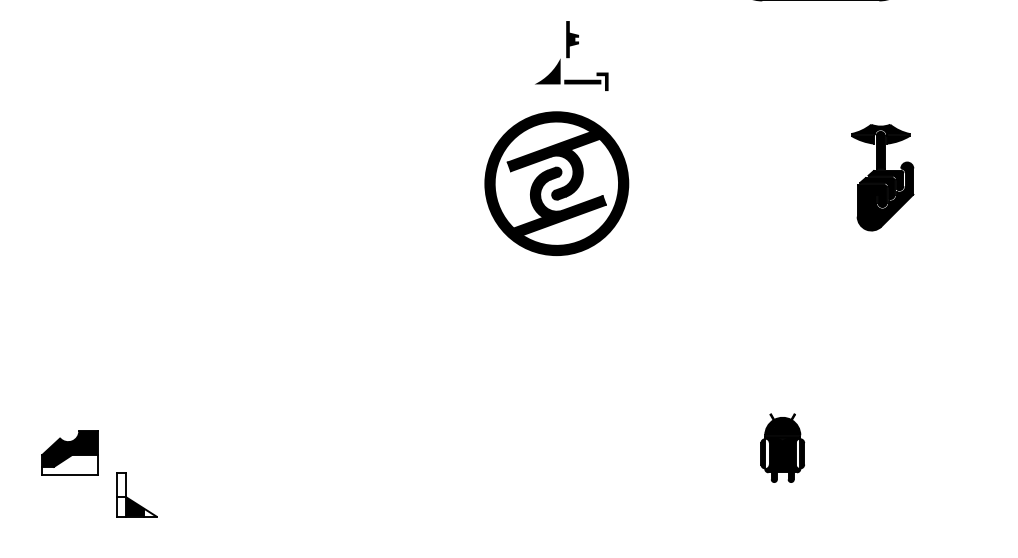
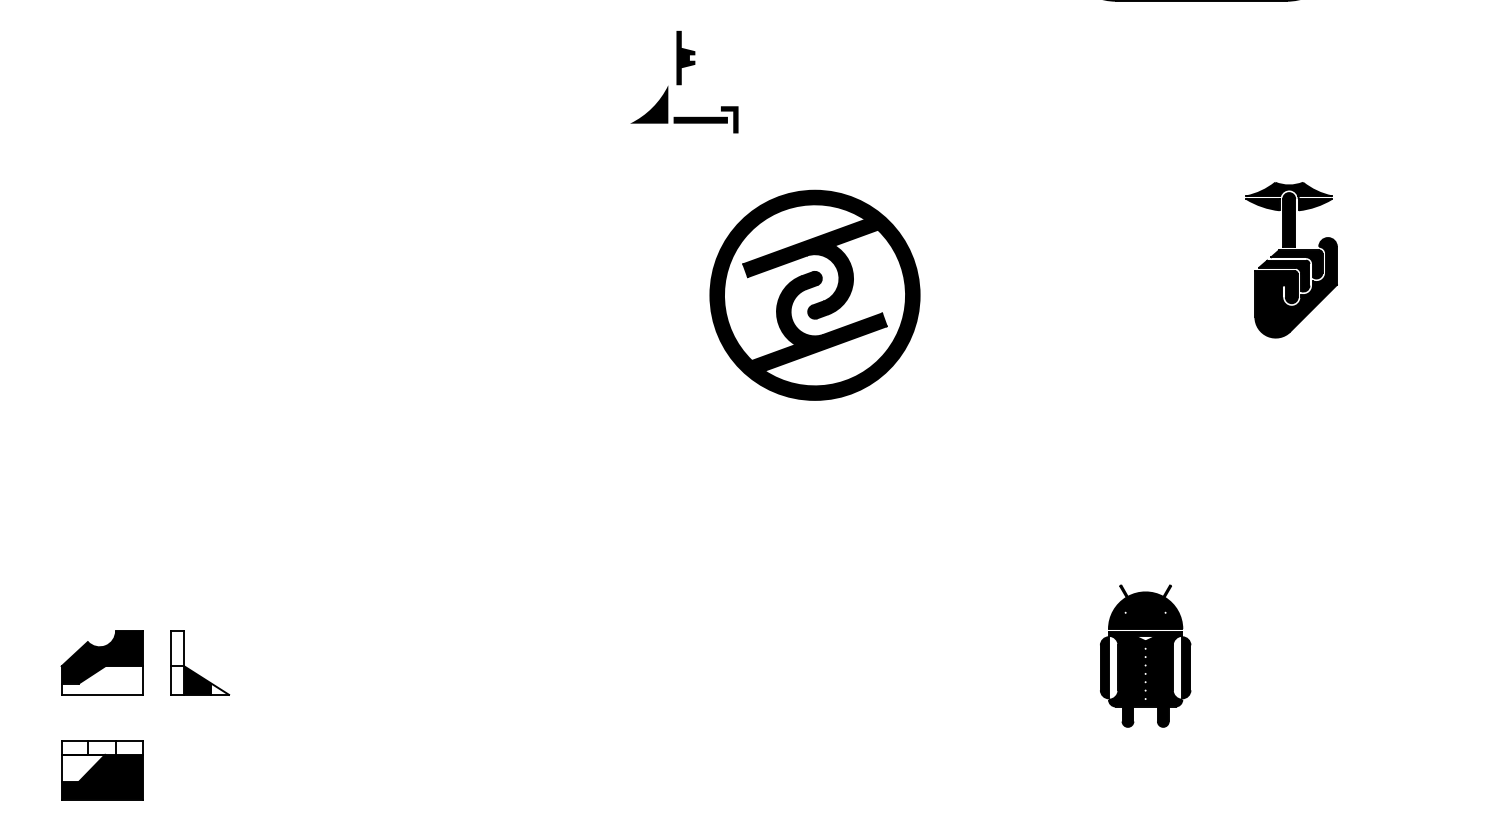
part: (571, 55) -> (684, 81), moved
part: (556, 183) -> (814, 295), moved
part: (782, 448) -> (1145, 656), size x1.43
part: (133, 500) -> (195, 671), moved
part: (69, 525) -> (101, 769), added

